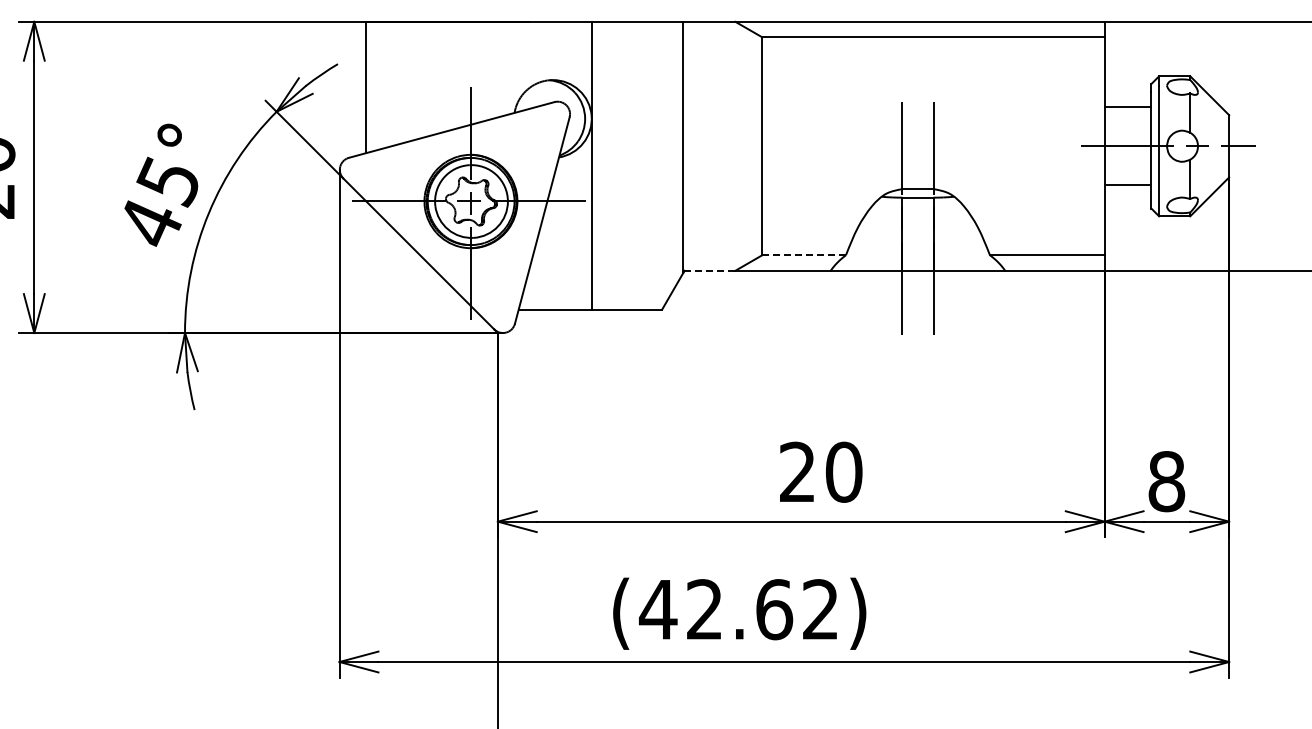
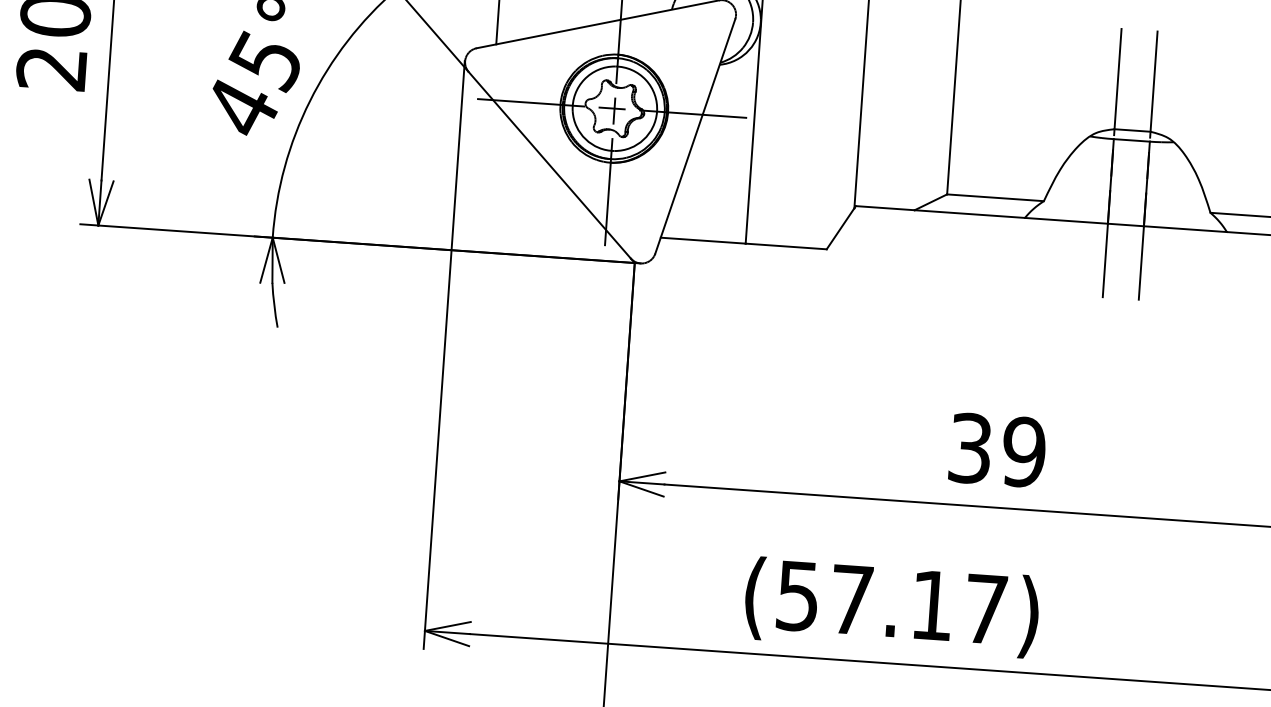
line: (804, 255) -> (995, 198), dashed -> solid
line: (709, 270) -> (884, 207), dashed -> solid
text: (821, 471) -> (998, 449), 20 -> 39
text: (737, 609) -> (889, 602), (42.62) -> (57.17)

